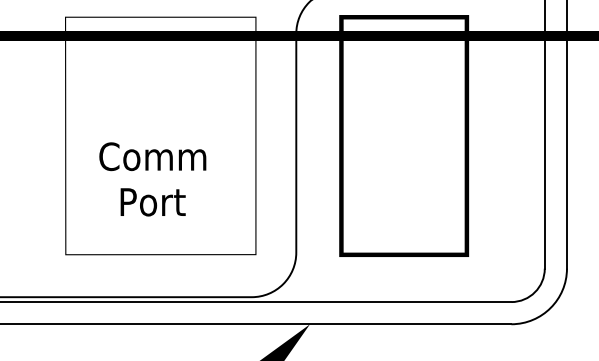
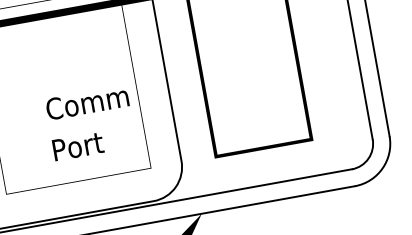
text: (152, 156) -> (87, 102), moved
text: (152, 202) -> (77, 146), moved

